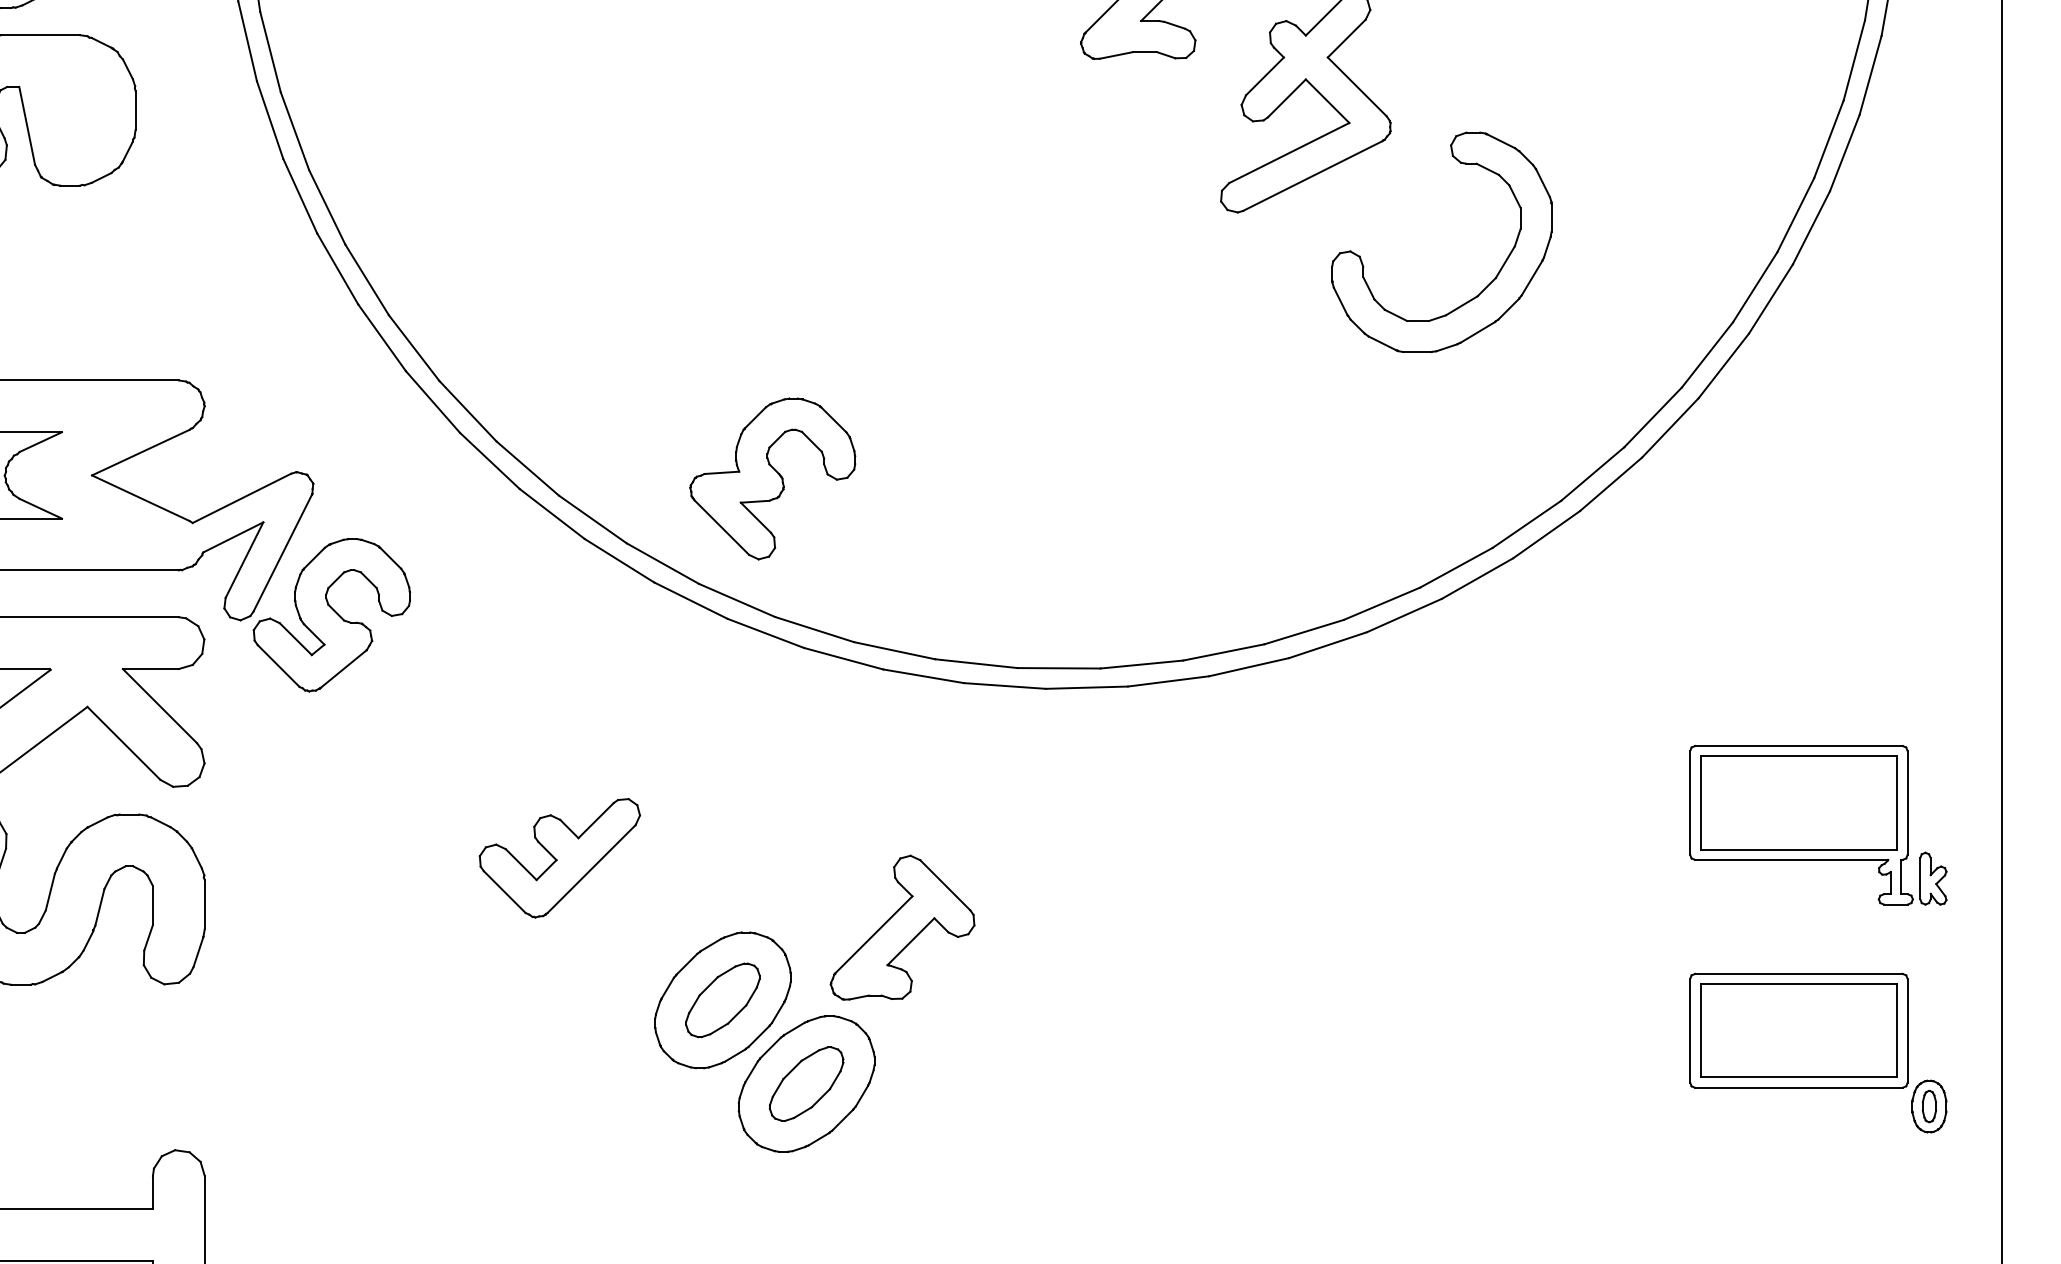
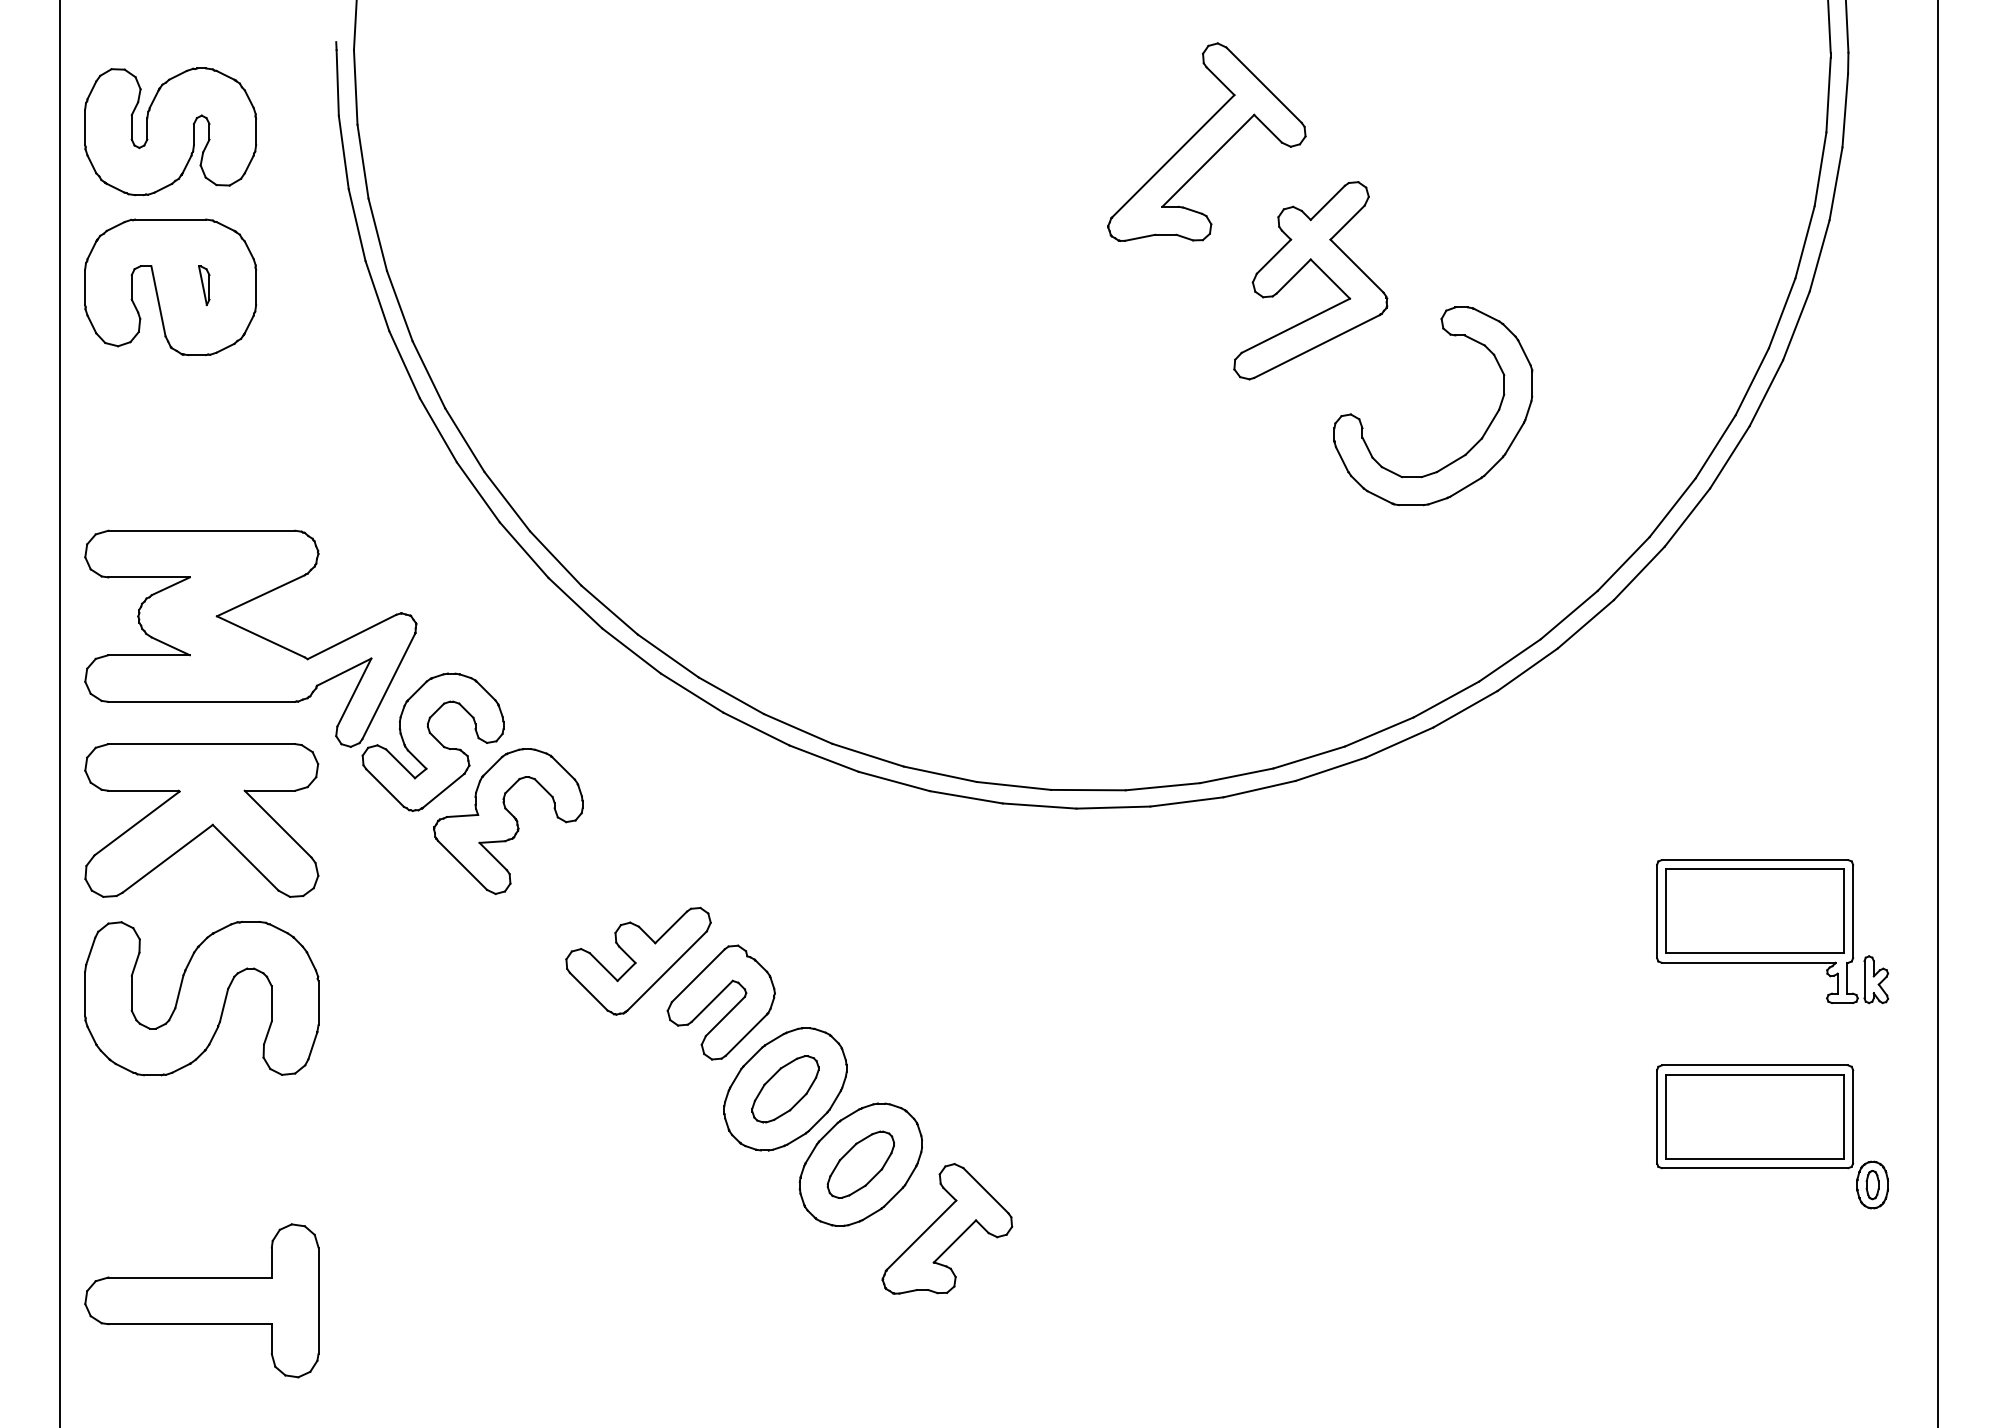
part: (78, 108) -> (204, 285), added
part: (772, 478) -> (508, 821), moved
part: (650, 903) -> (720, 1002), added
part: (902, 927) -> (947, 1228), moved

